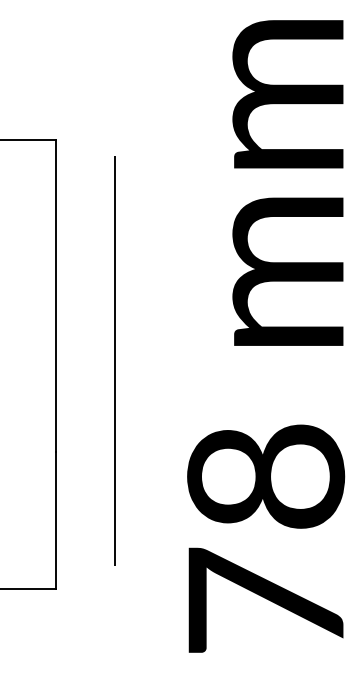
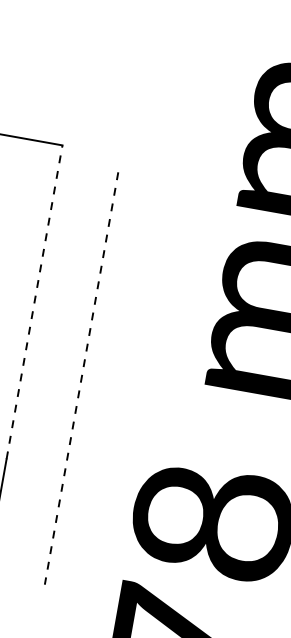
line: (56, 295) -> (34, 301), solid -> dashed
line: (114, 361) -> (81, 378), solid -> dashed

